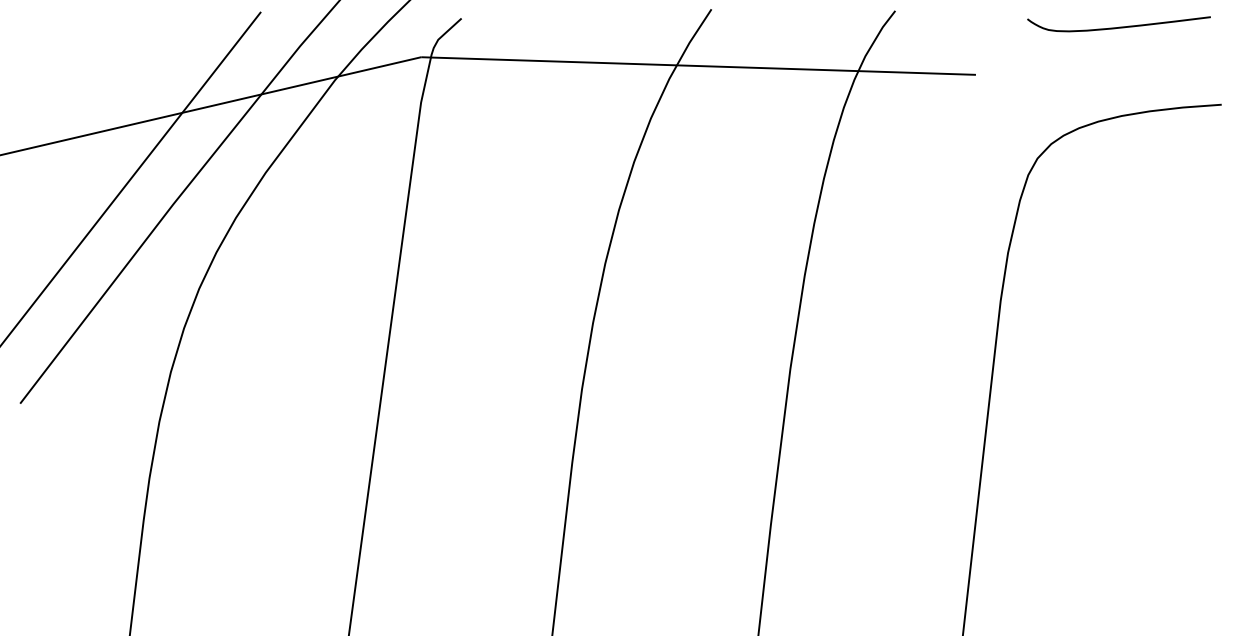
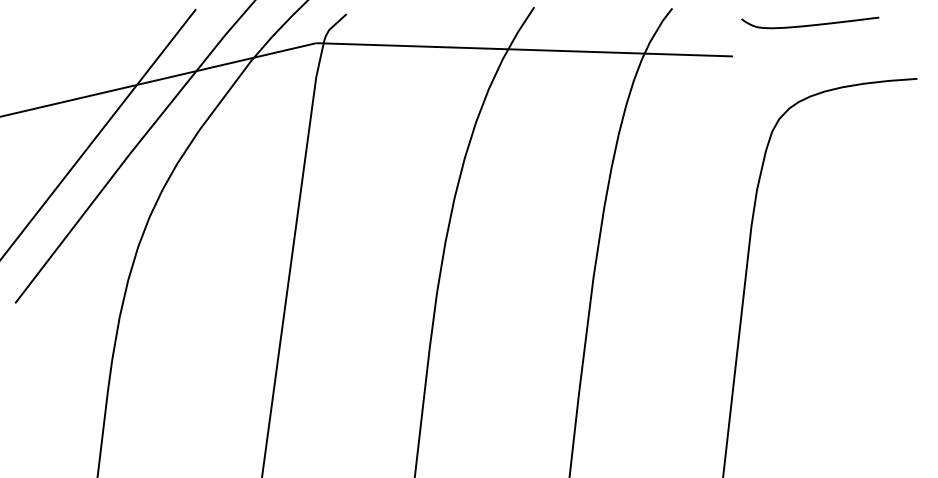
curve: (1119, 26) -> (810, 24), moved

